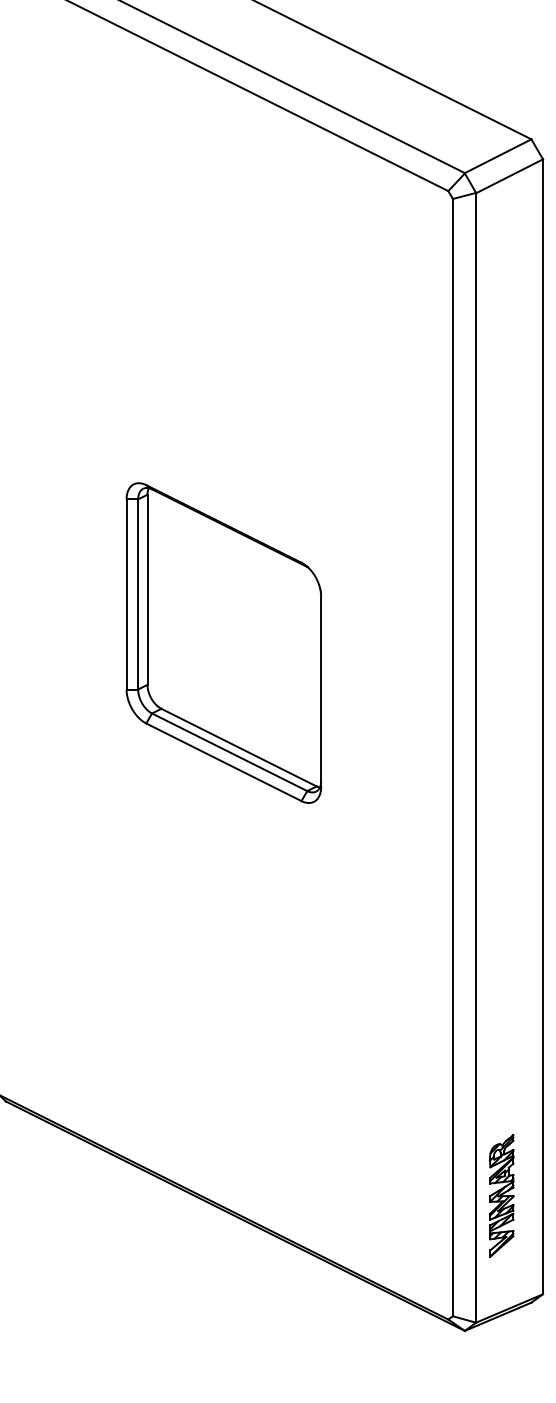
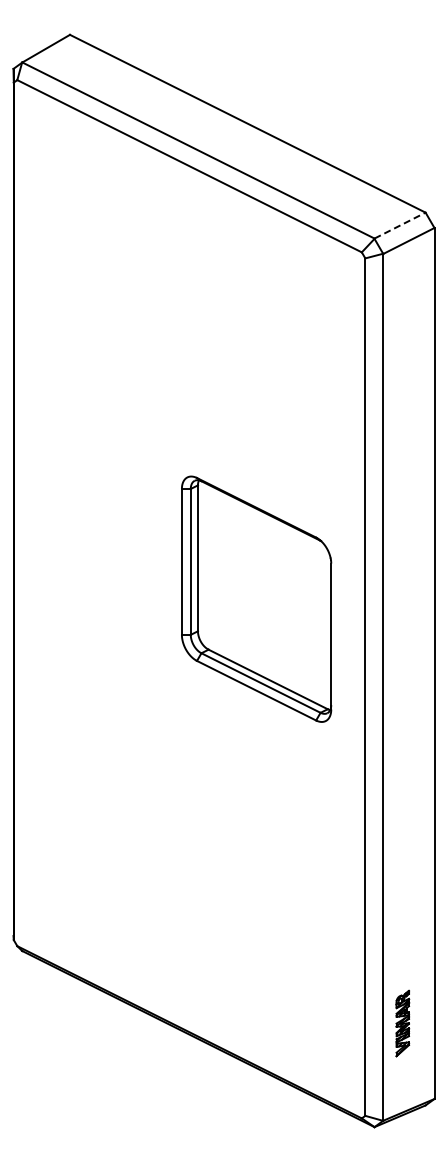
line: (498, 156) -> (400, 225), solid -> dashed
part: (223, 642) -> (256, 598), moved
part: (501, 1195) -> (402, 1023), size x0.7

